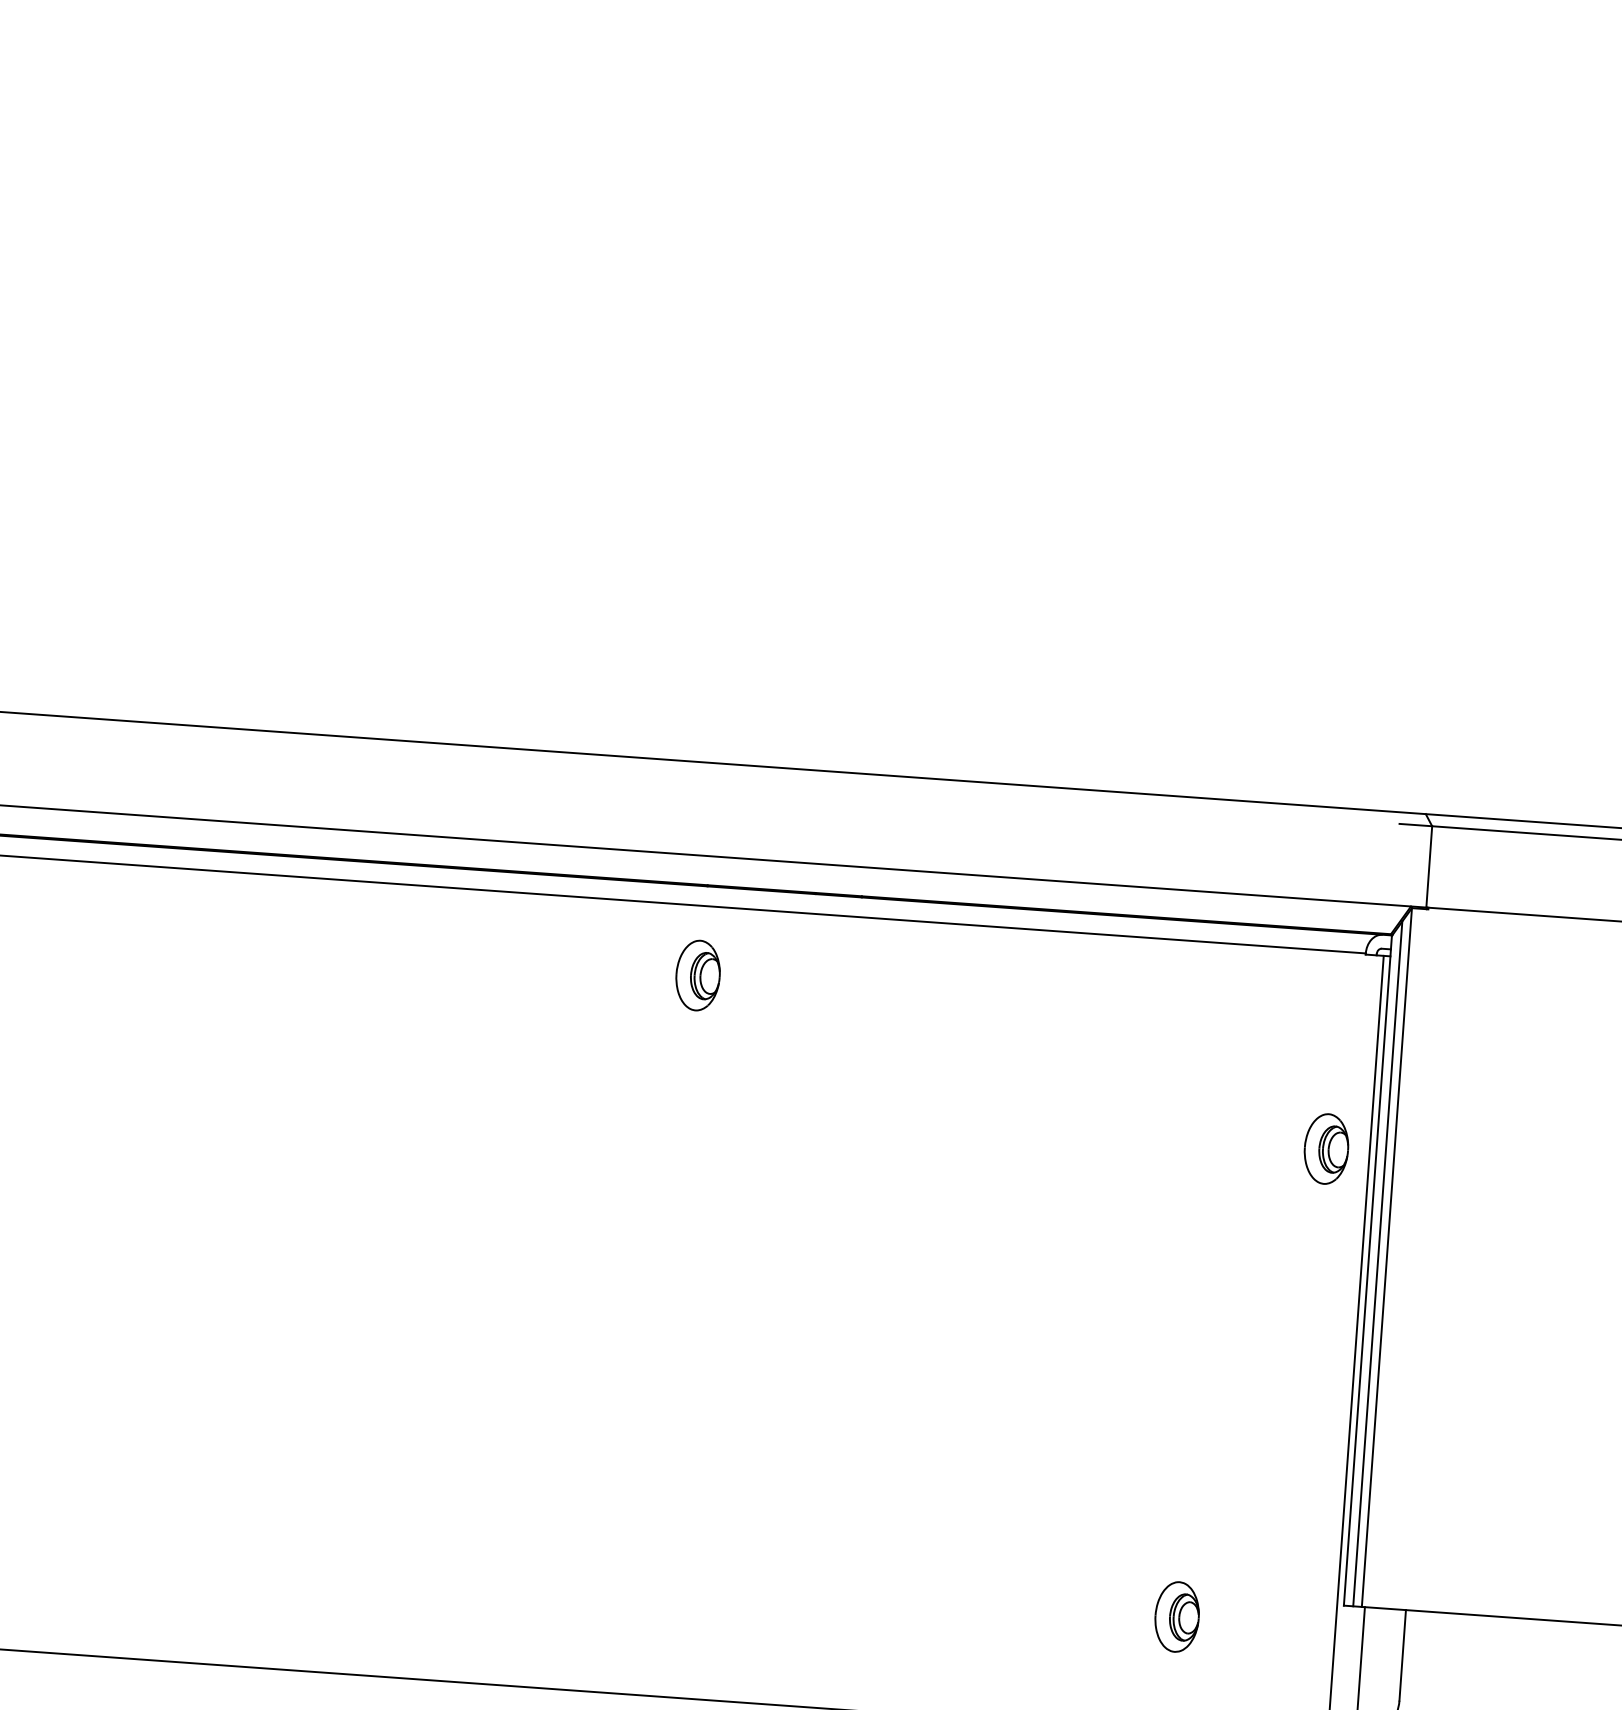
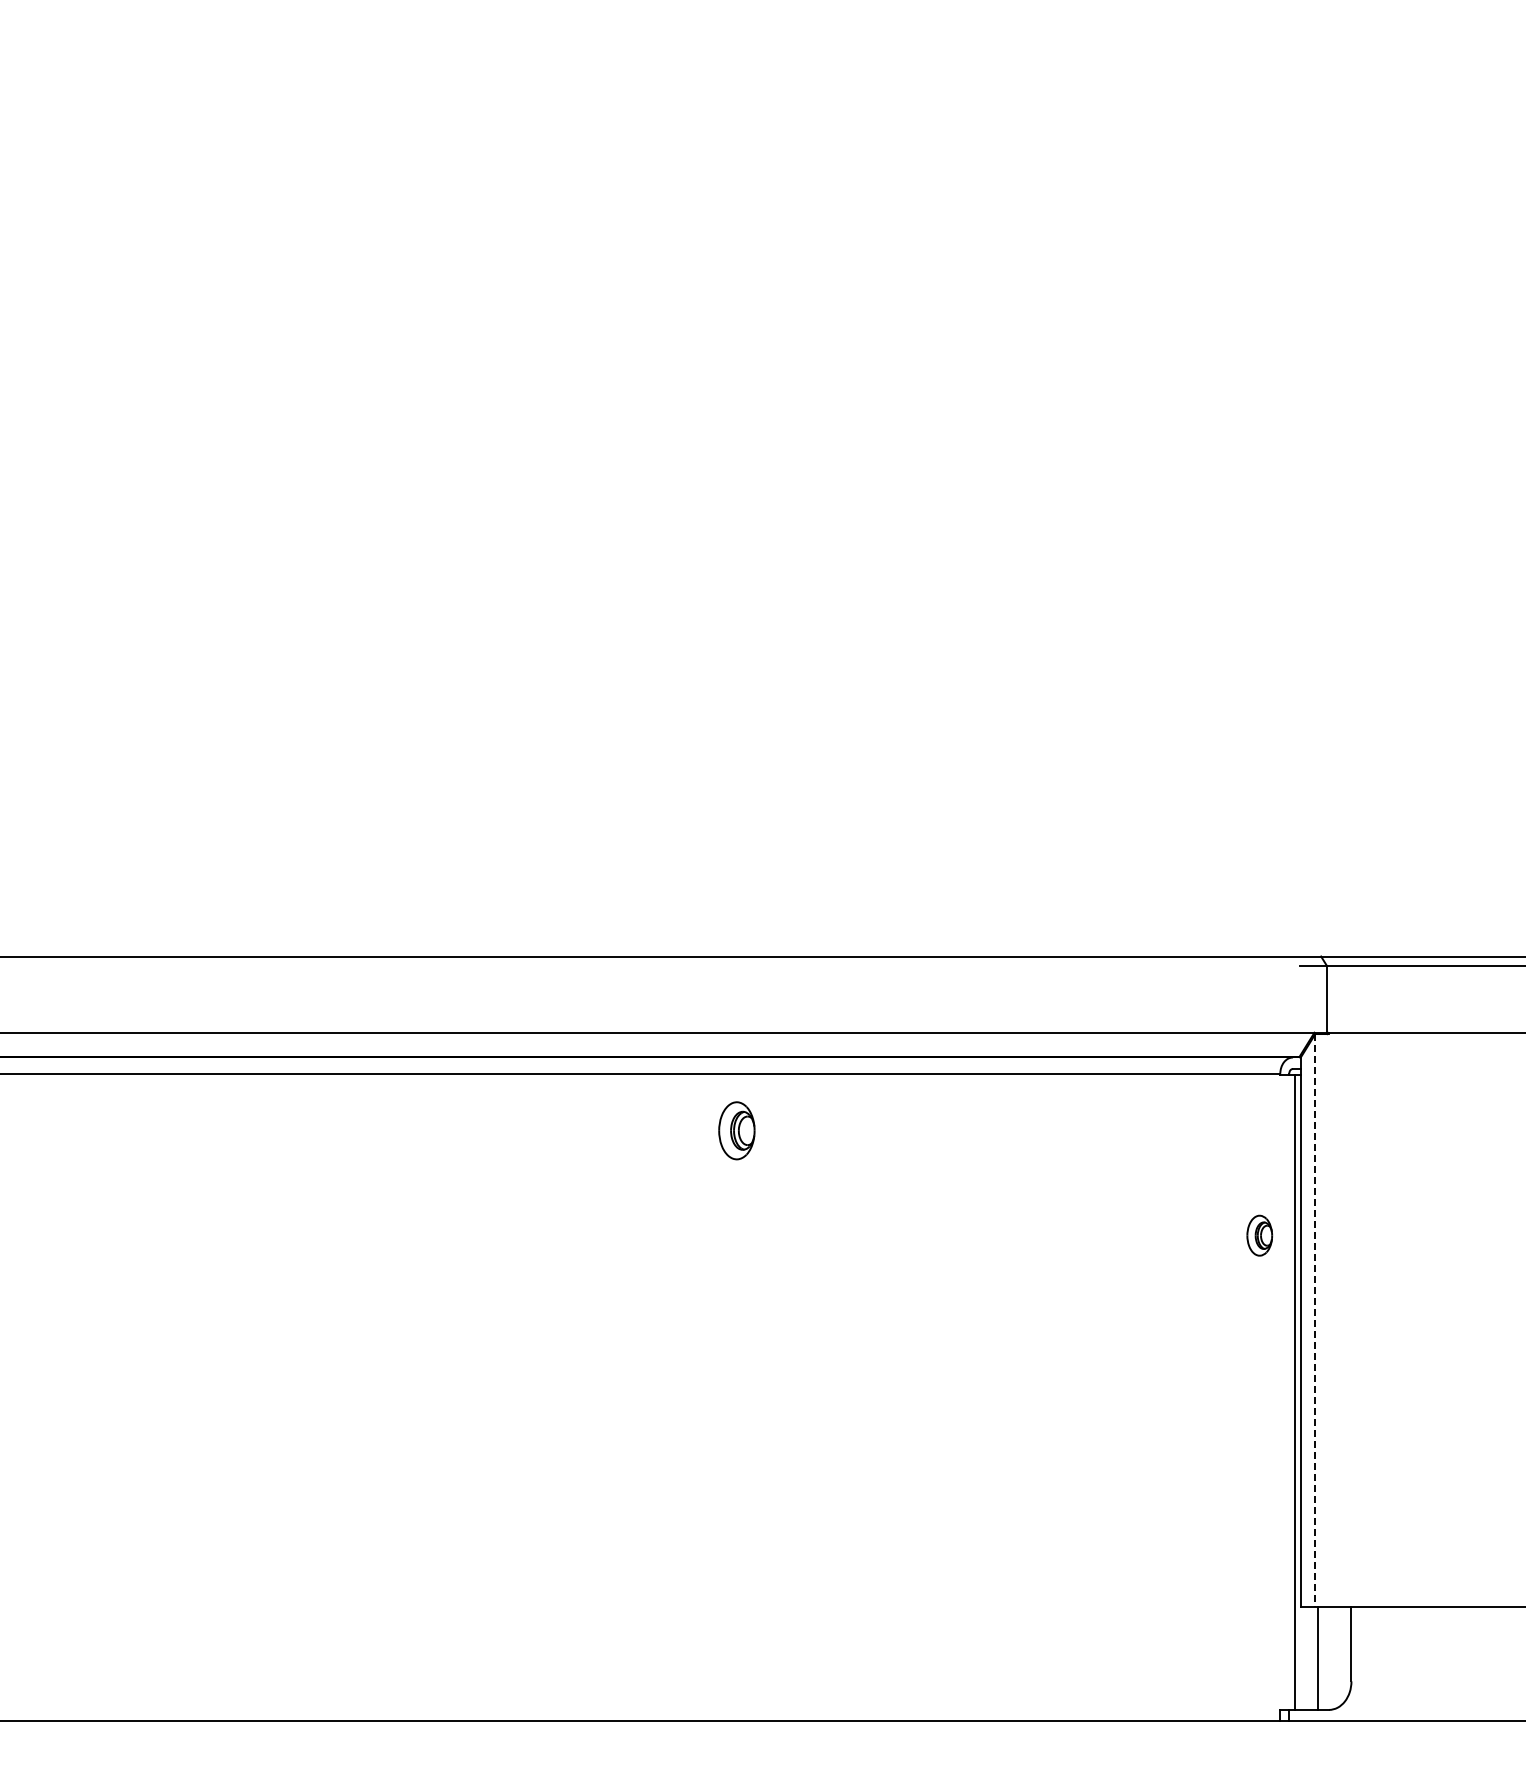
part: (1326, 1148) -> (1259, 1235), size x0.7
line: (1387, 1257) -> (1315, 1320), solid -> dashed
line: (1378, 1264) -> (1308, 1326), removed
part: (1176, 1616) -> (1164, 1625), removed

